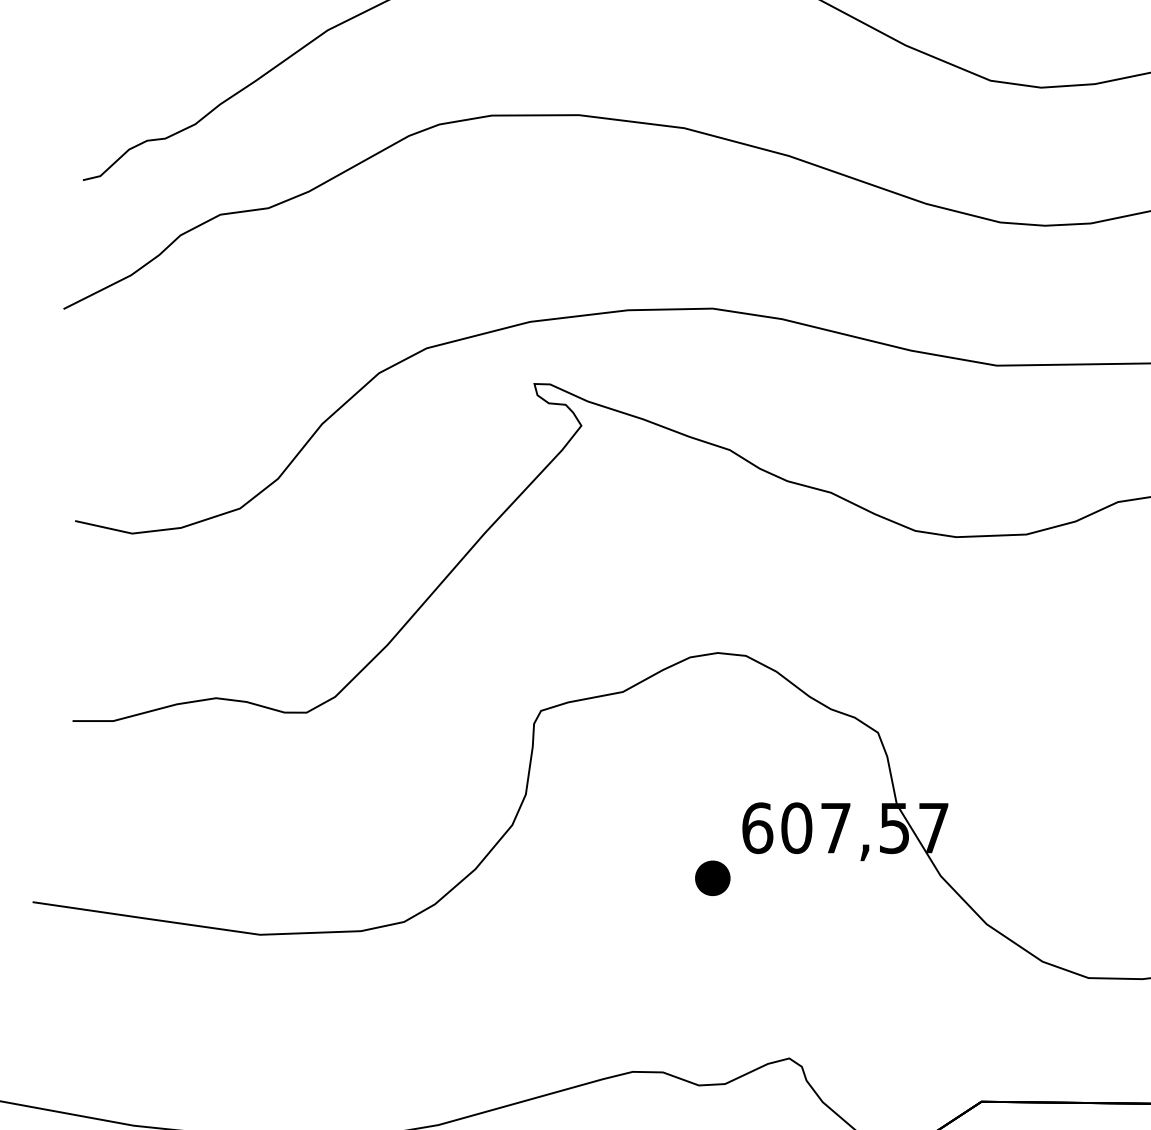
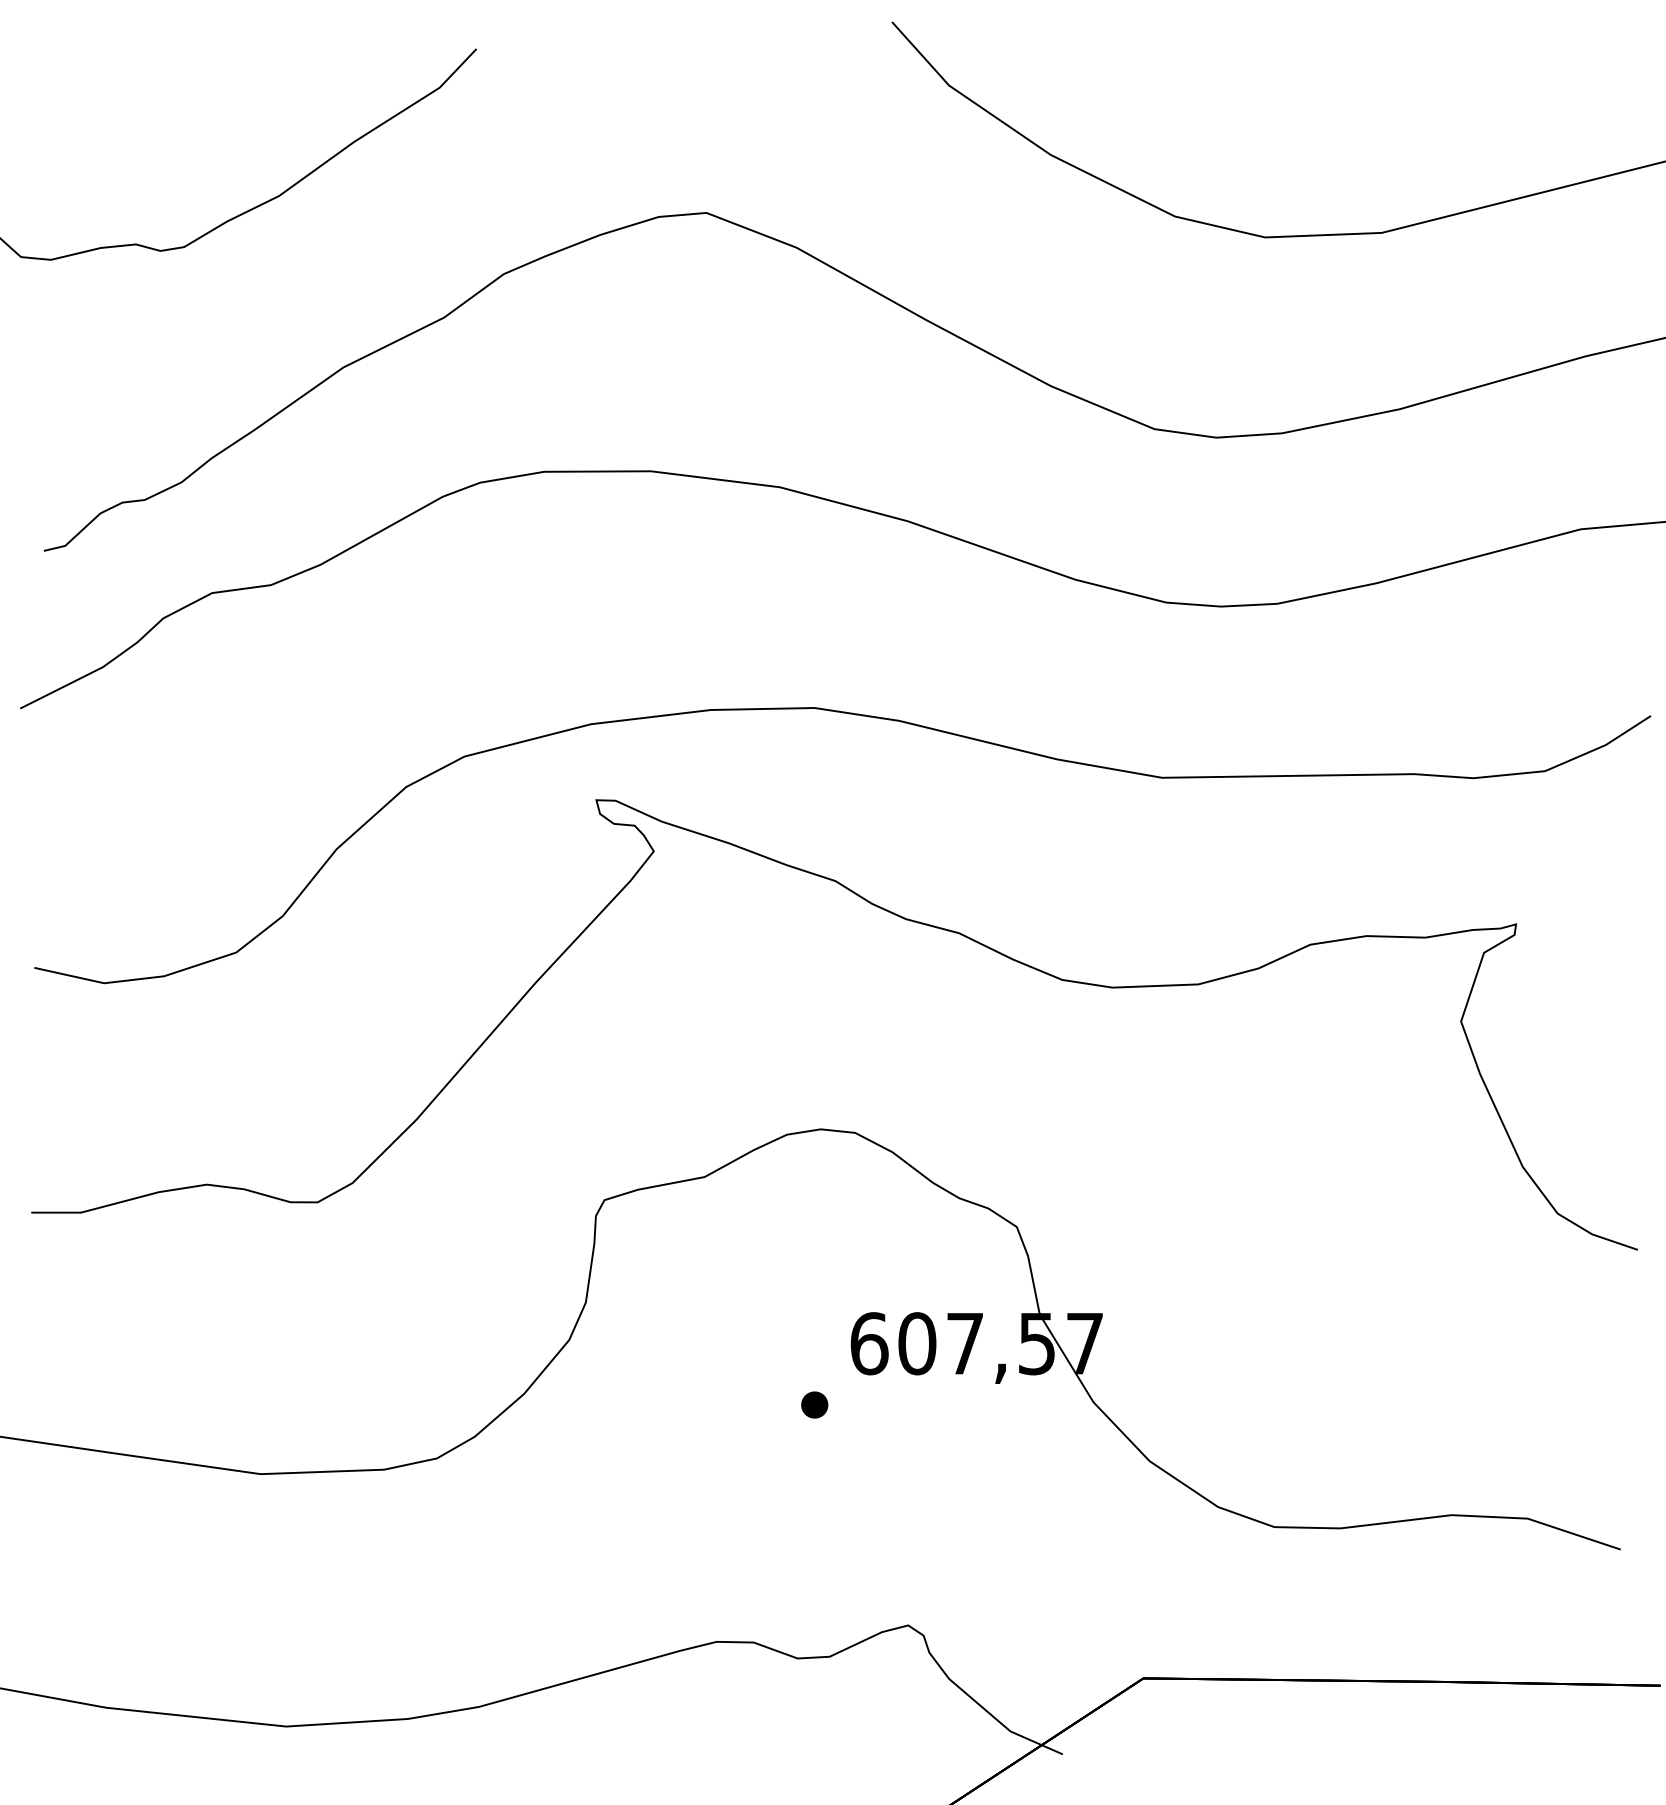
part: (712, 877) -> (814, 1404), size x0.62

